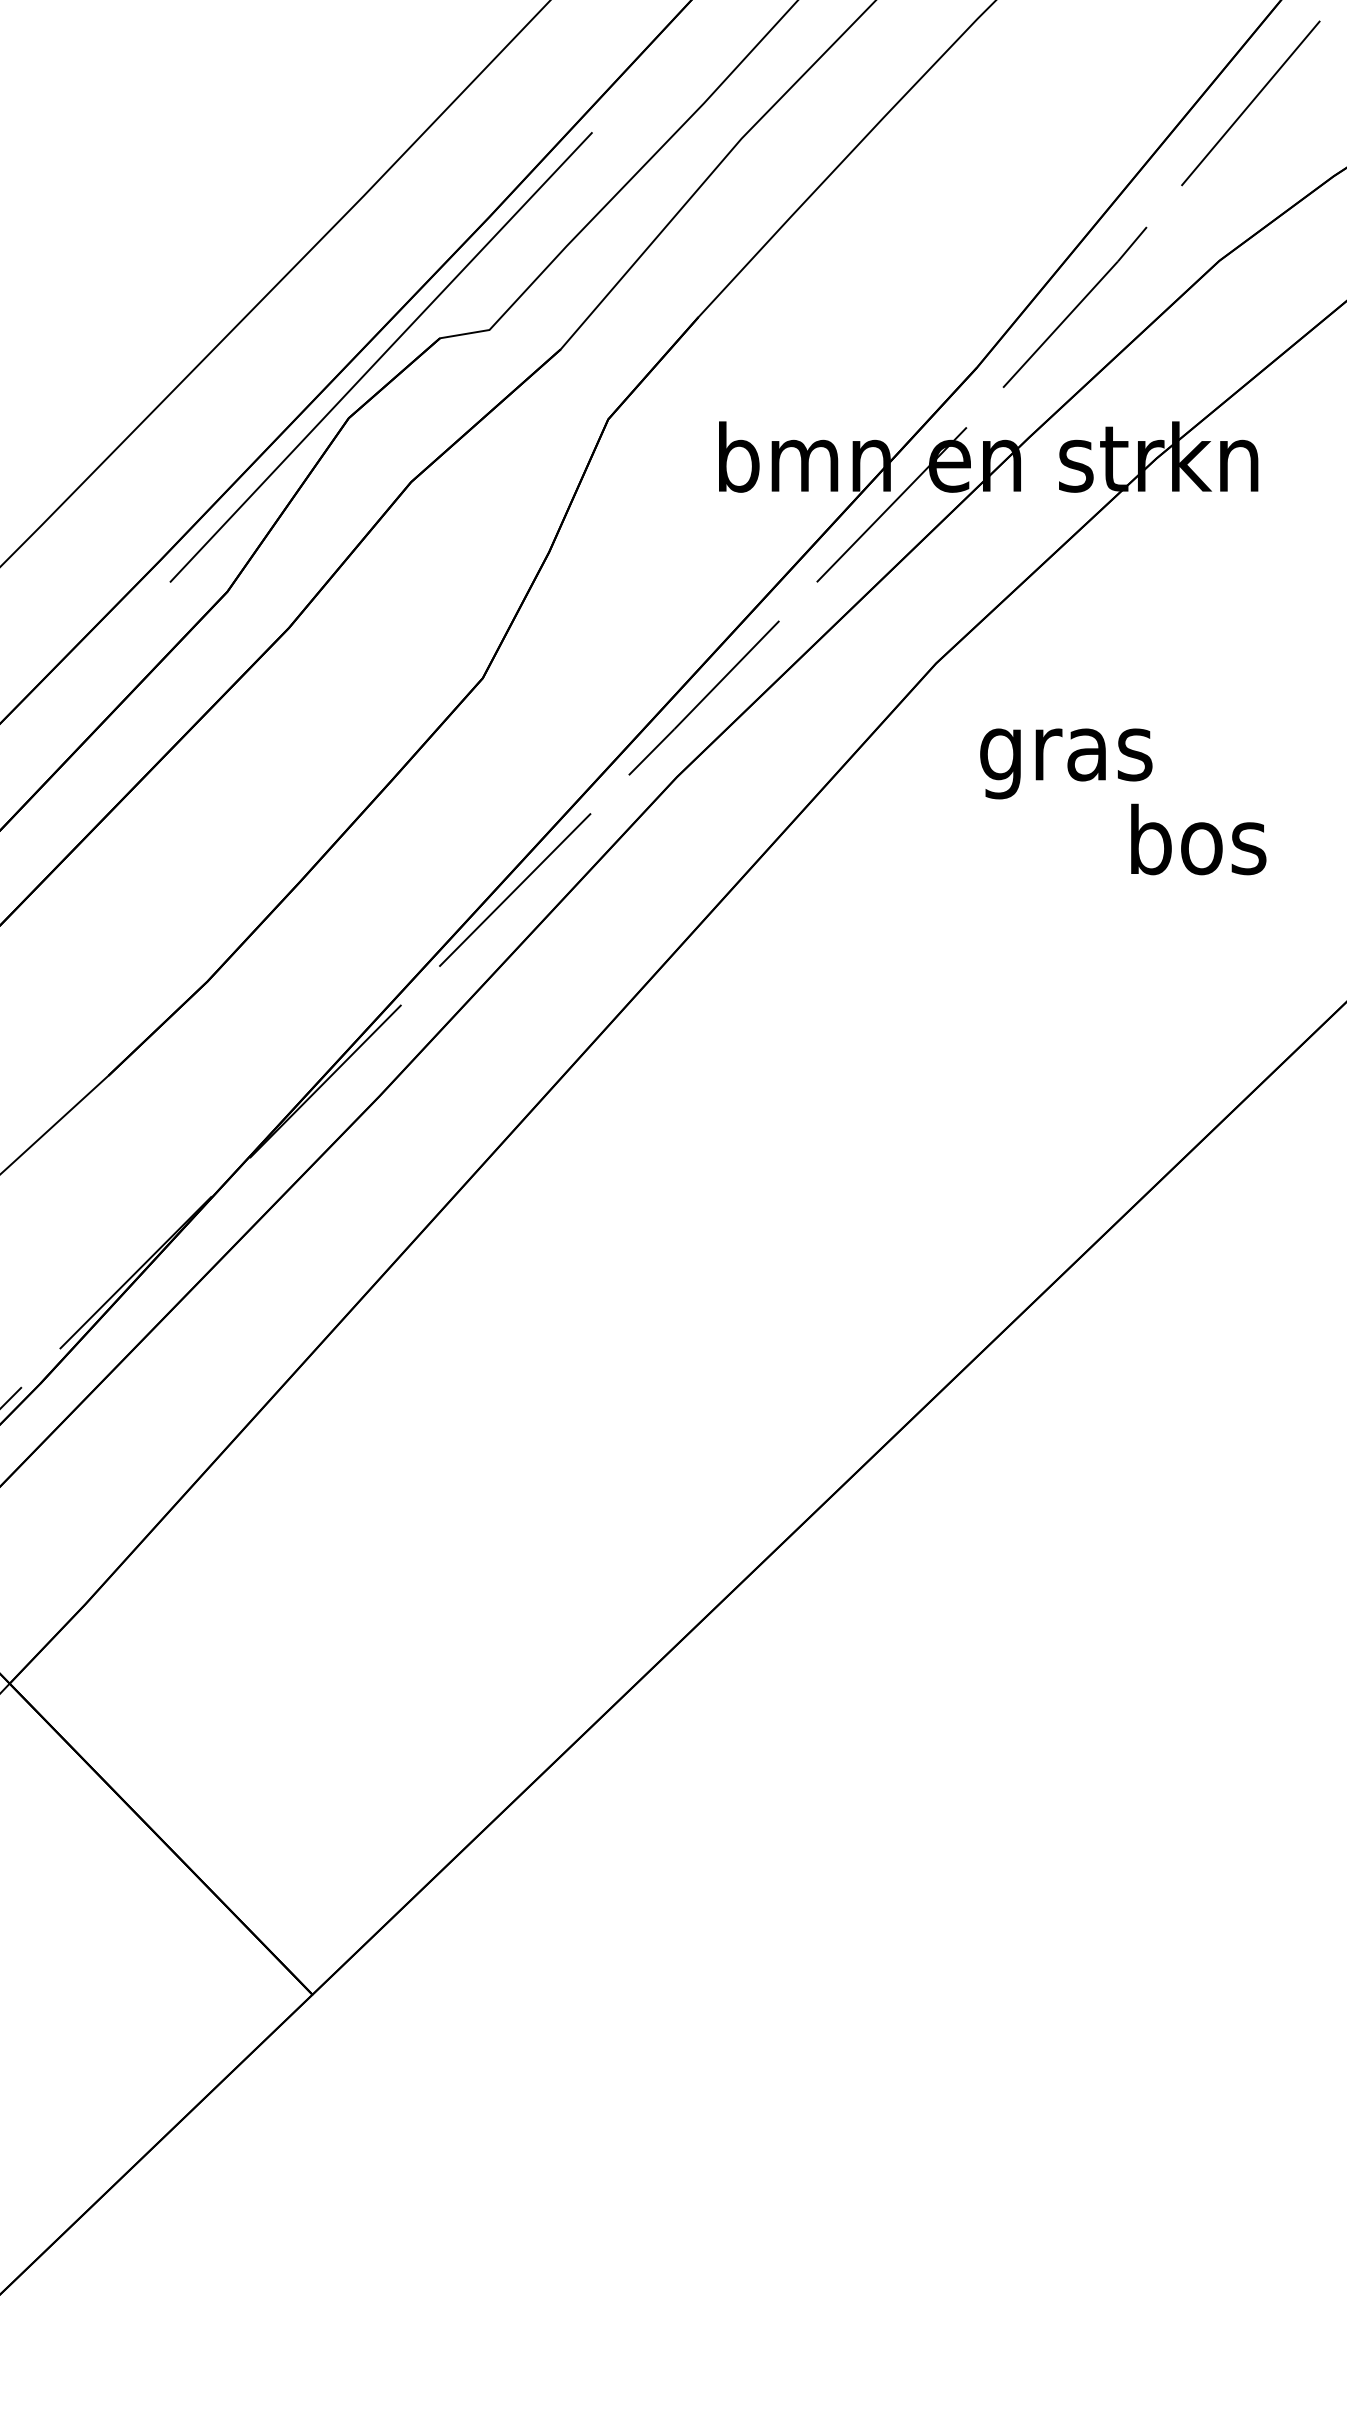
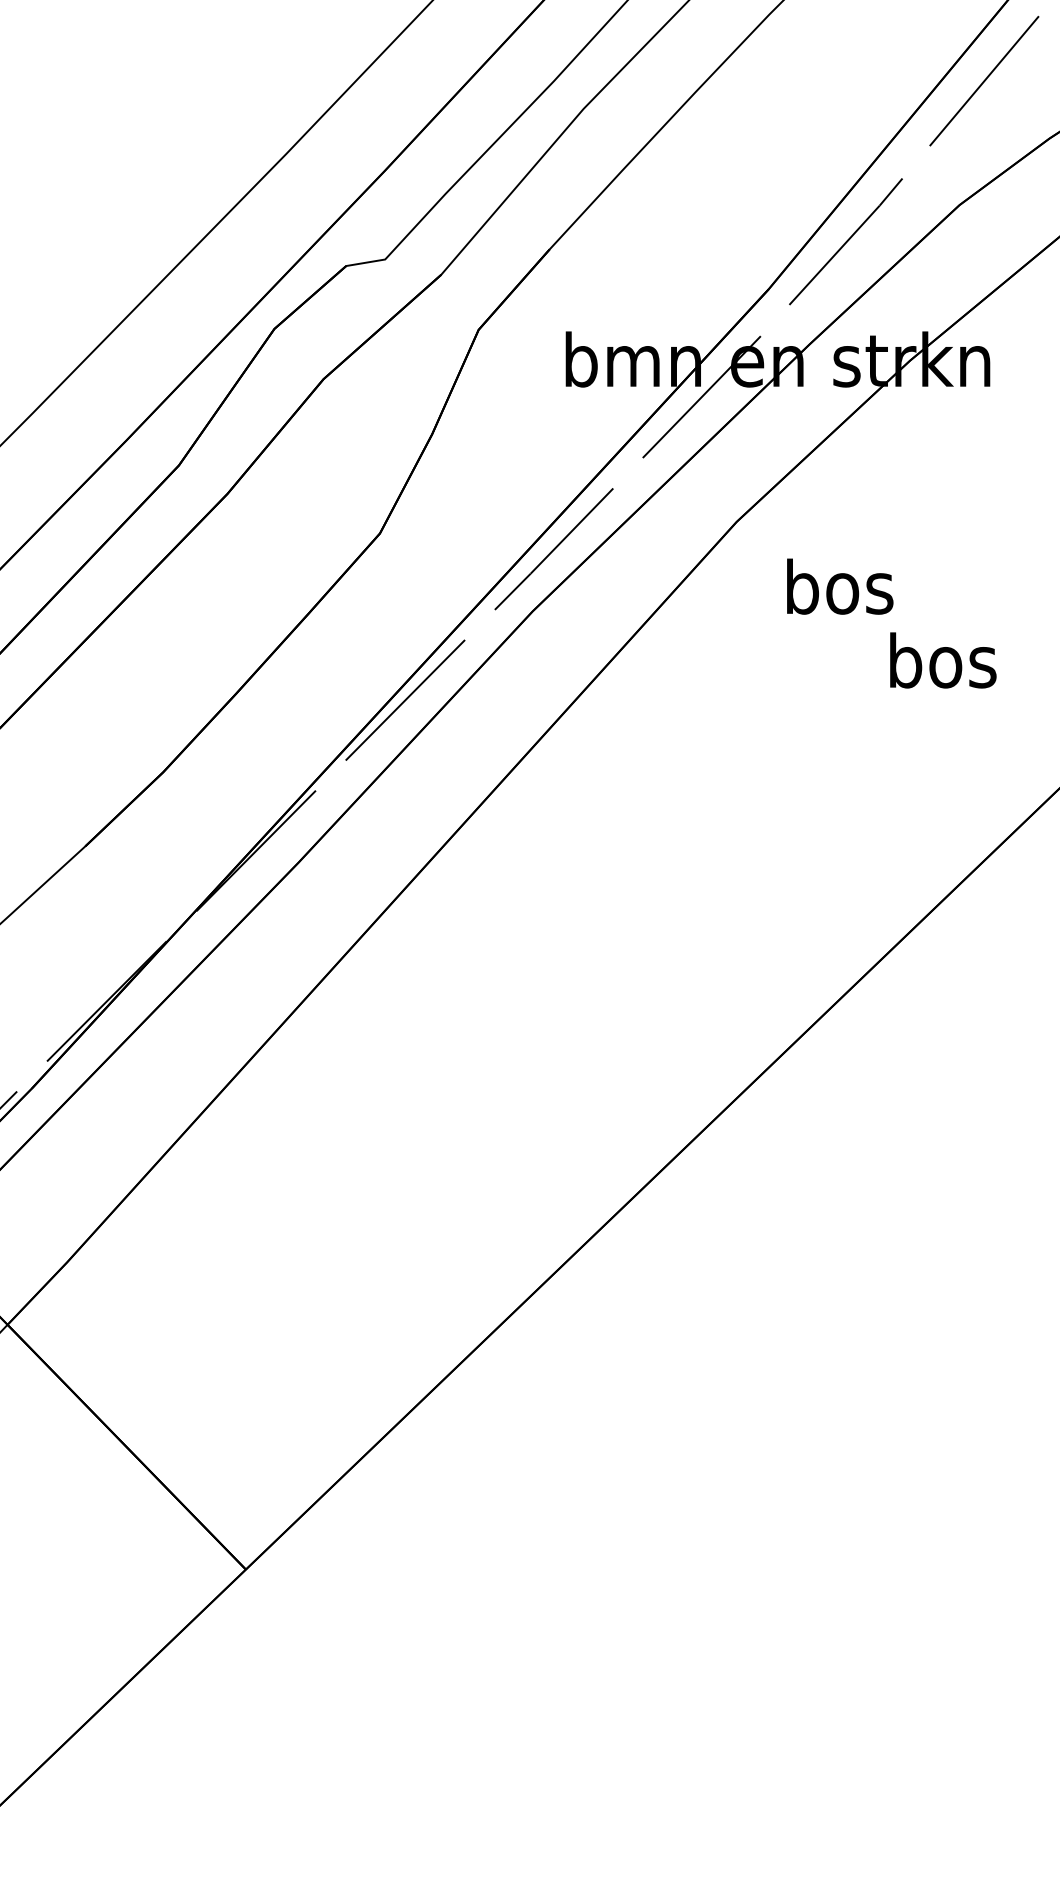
line: (380, 356) -> (299, 280), removed
text: (1065, 754) -> (838, 593), gras -> bos

